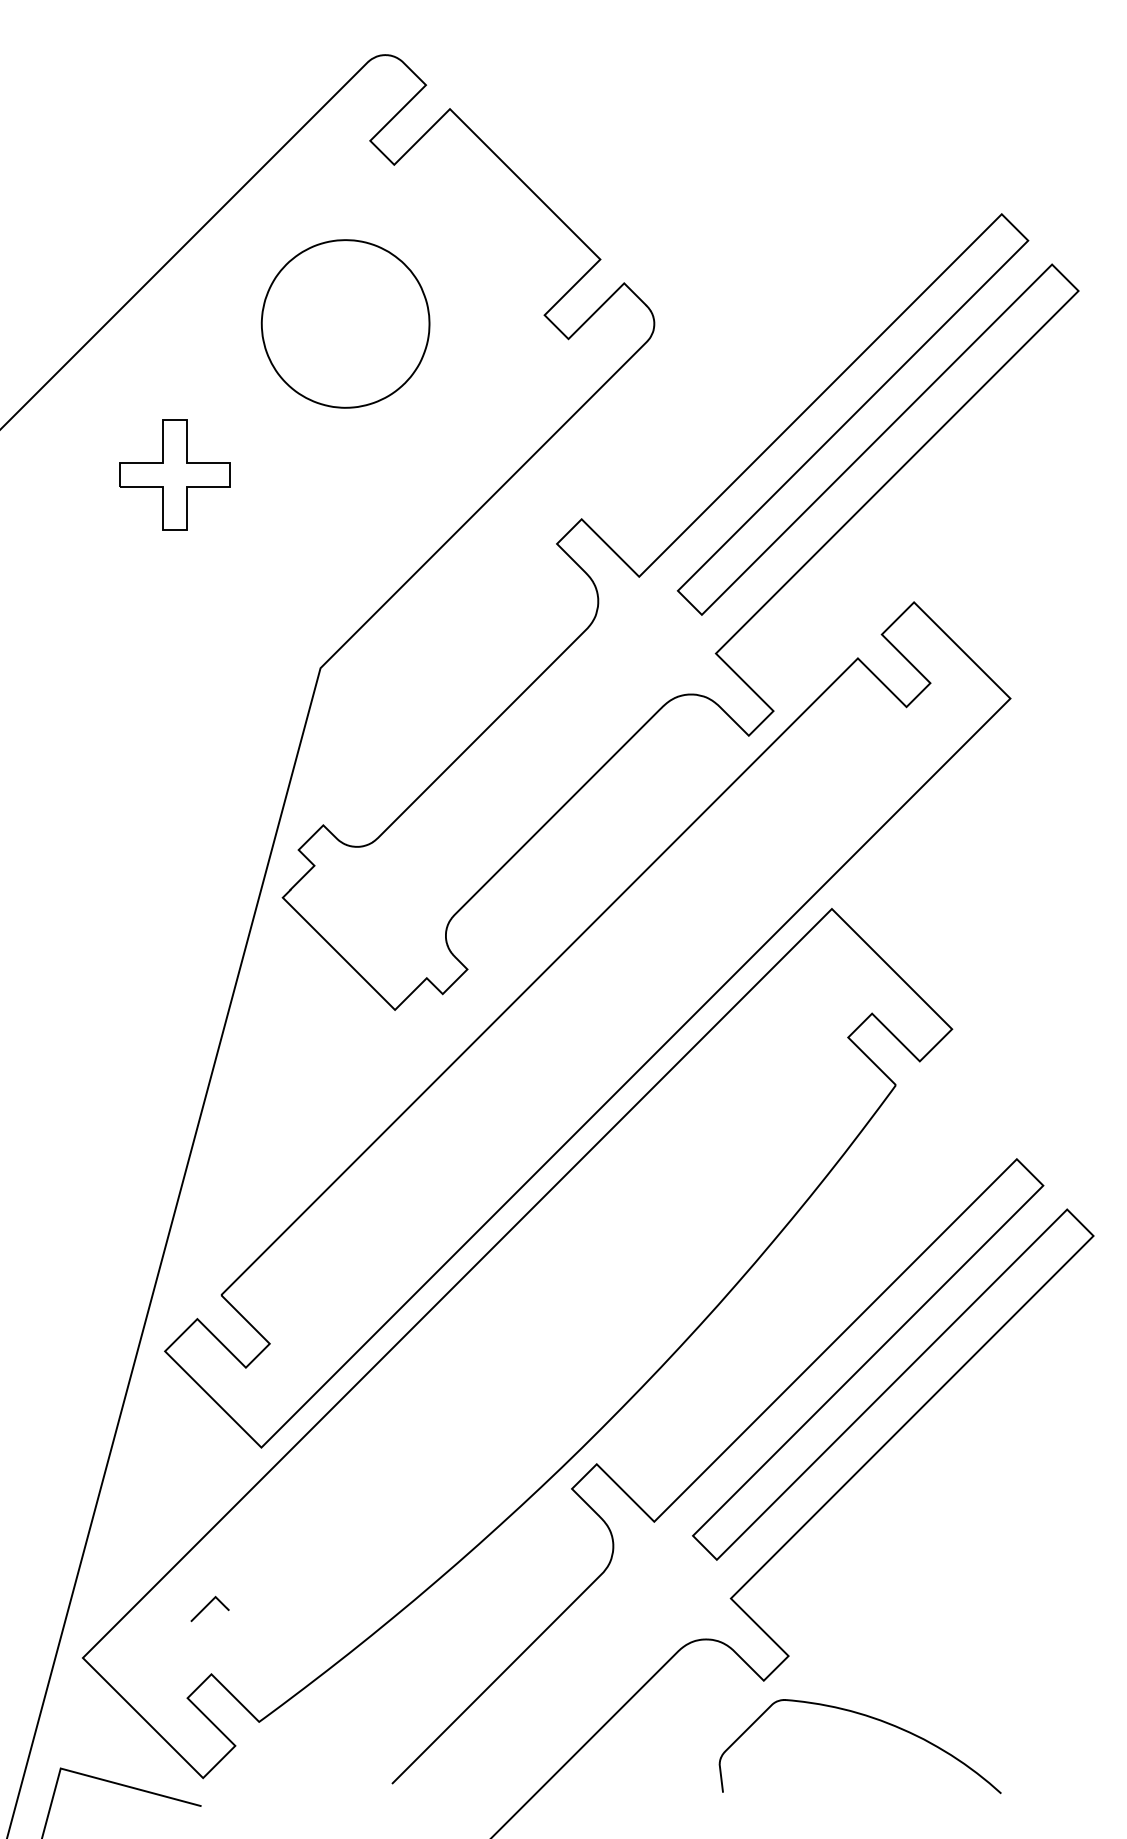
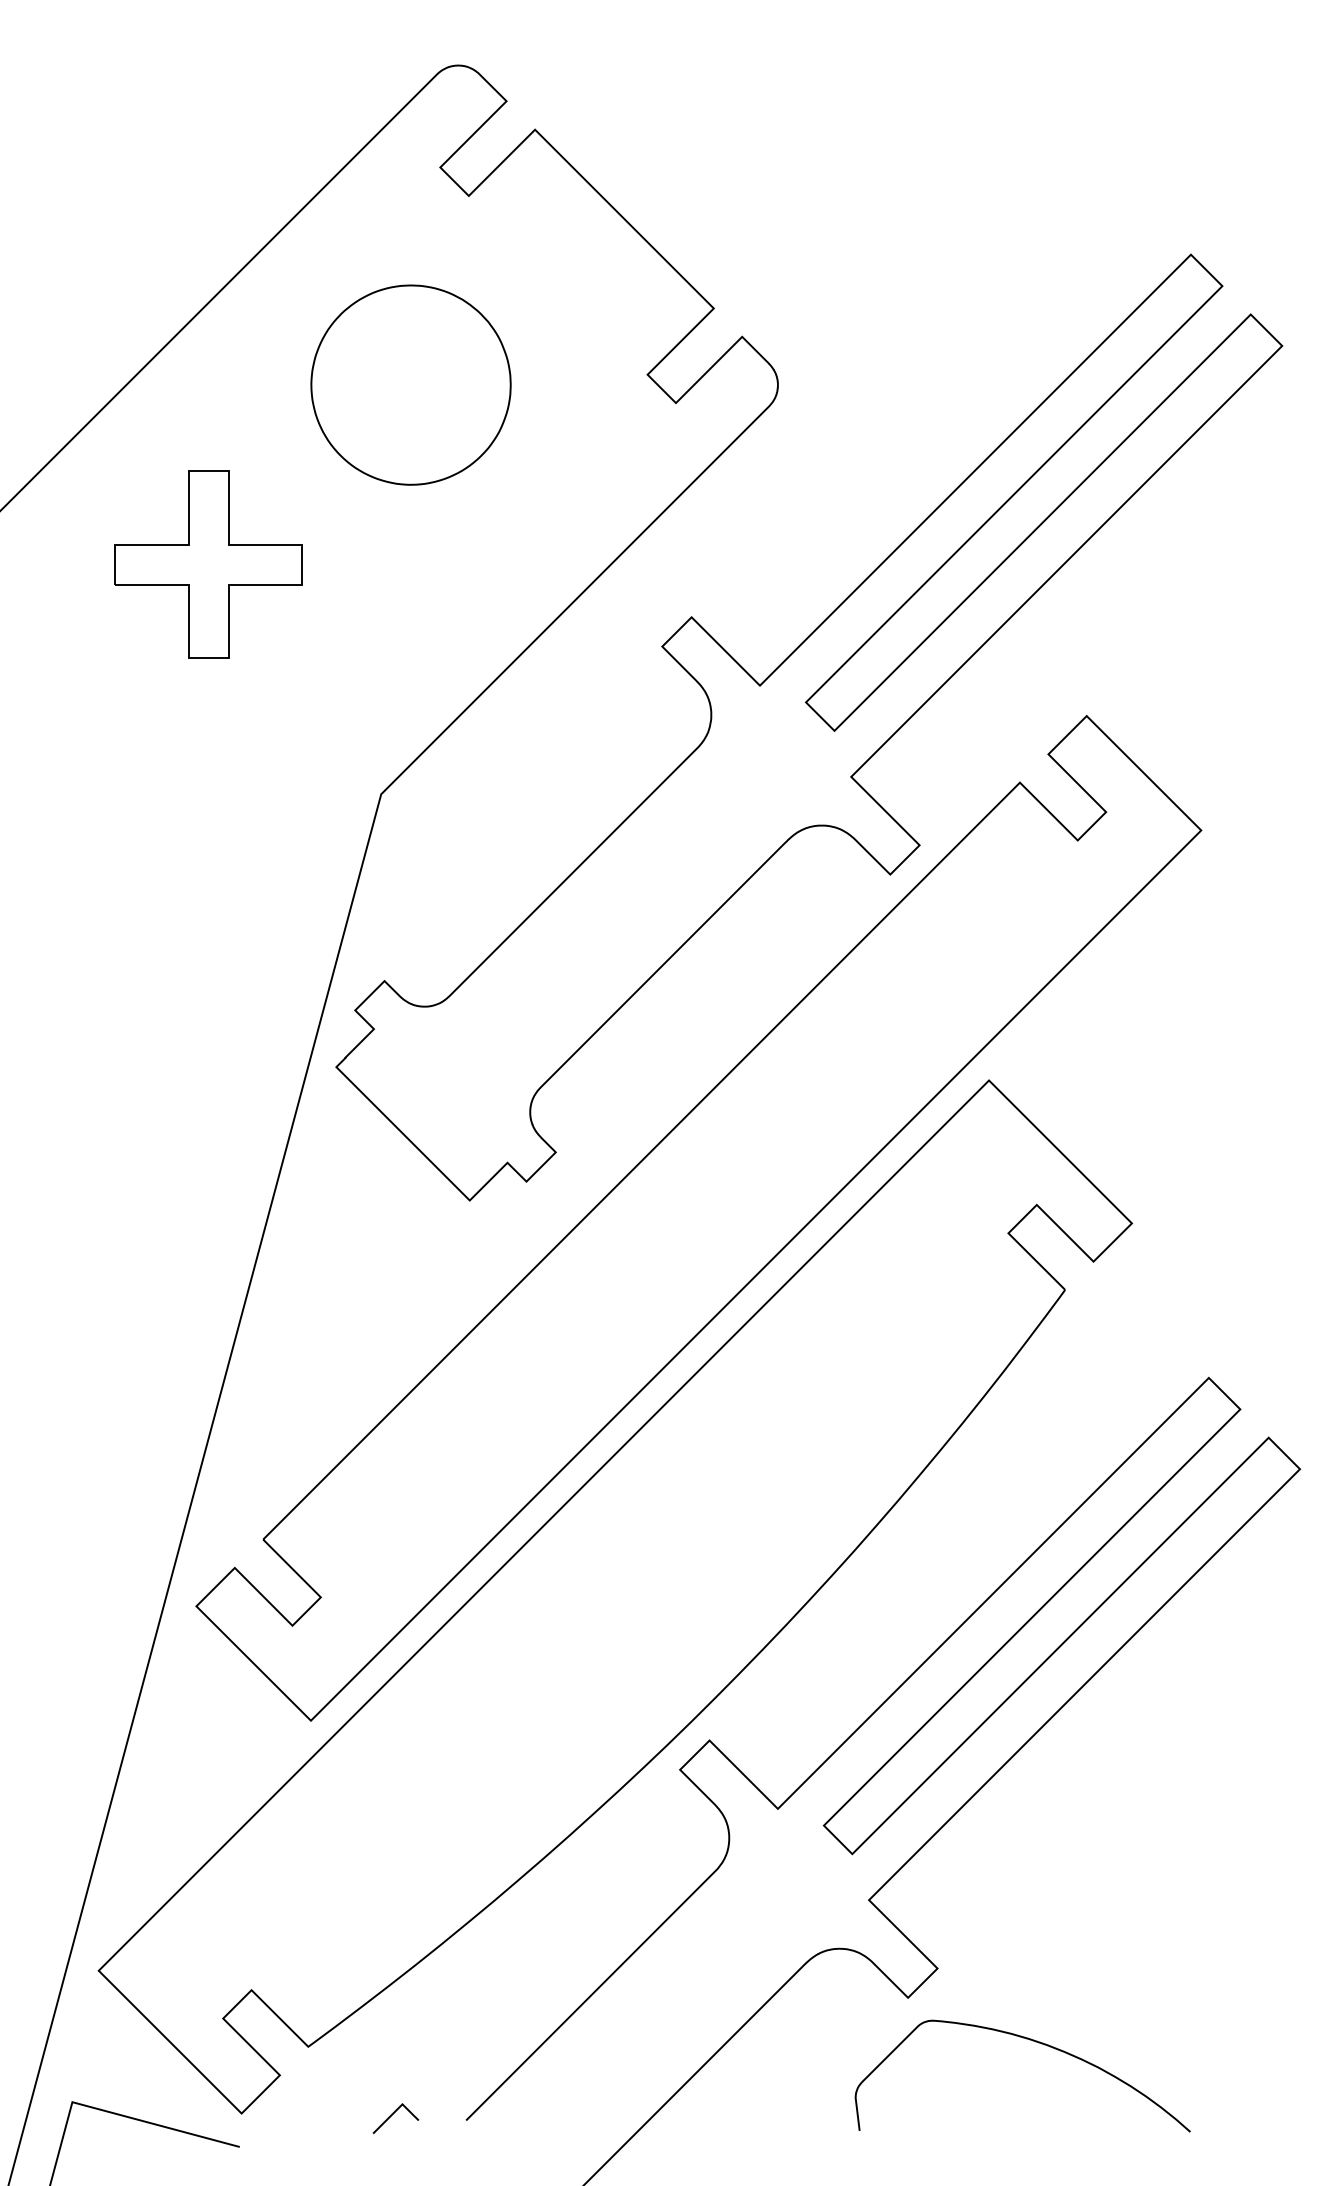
part: (175, 474) -> (208, 564), size x1.43
curve: (207, 1606) -> (392, 2115), moved

